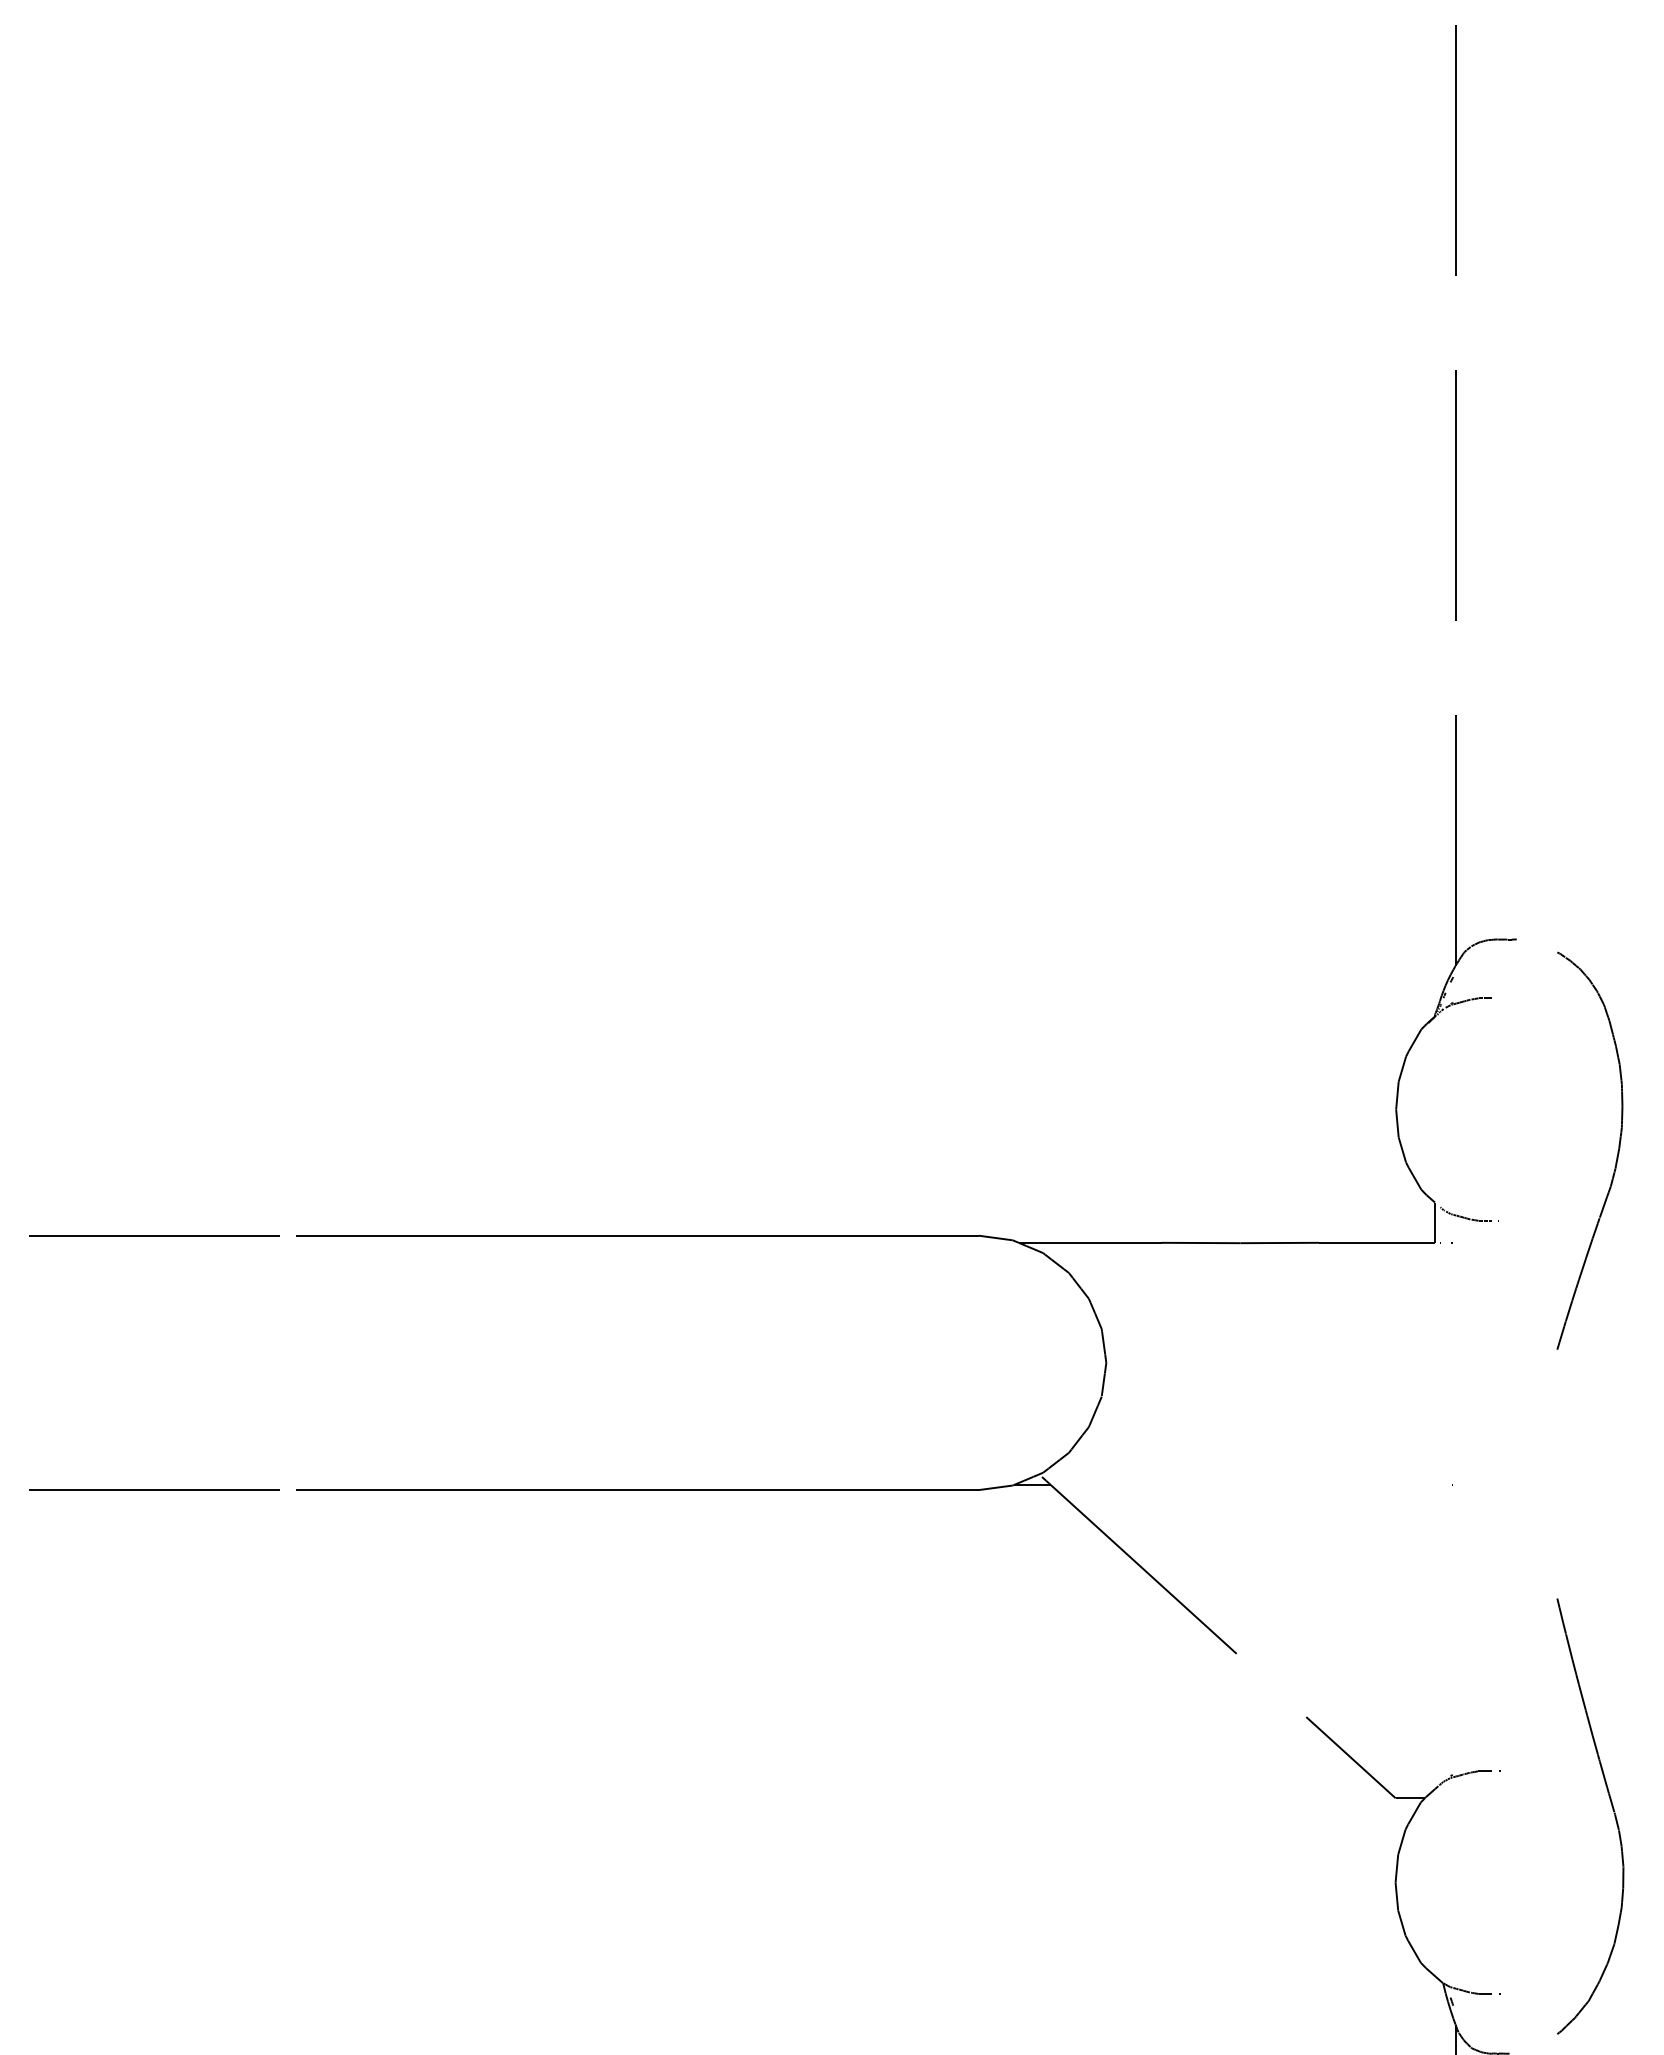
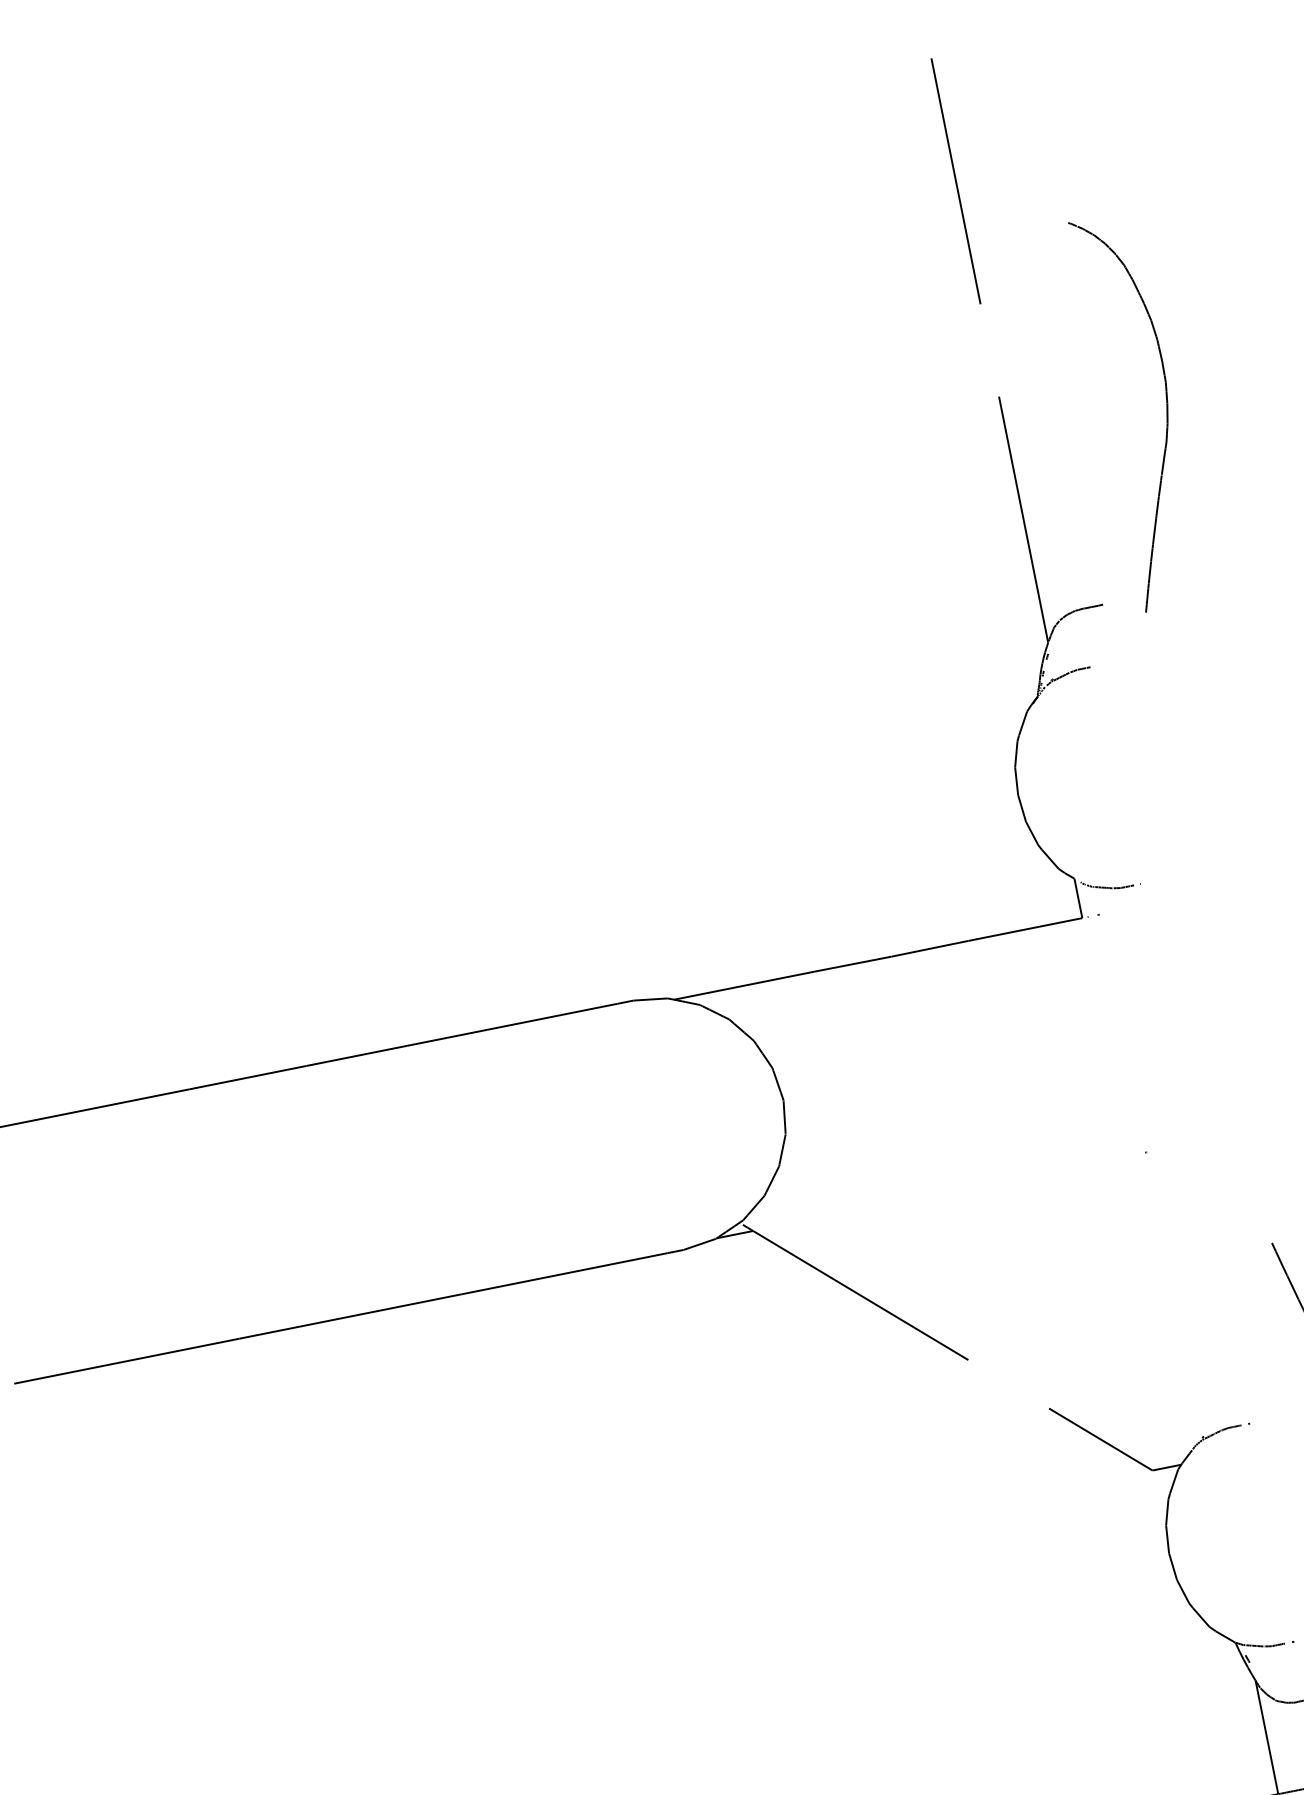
part: (1616, 1156) -> (1166, 411), moved

